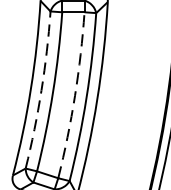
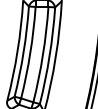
arc: (41, 89) -> (23, 51), dashed -> solid
arc: (74, 95) -> (42, 54), dashed -> solid

